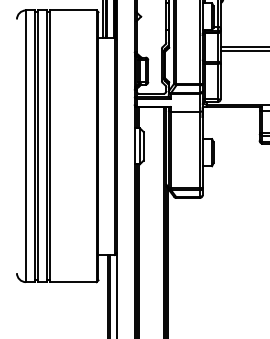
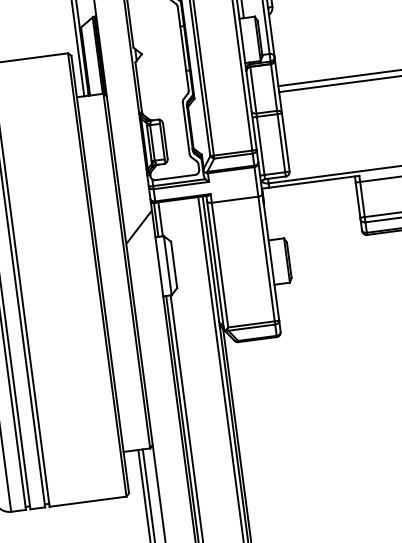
hatch: (125, 120) -> (138, 226), added

